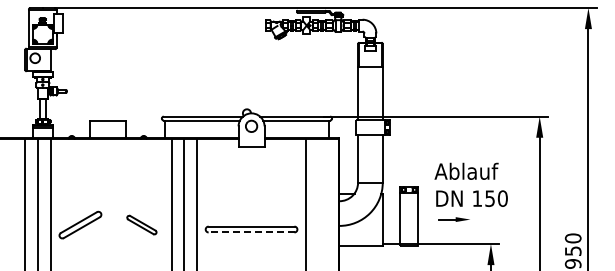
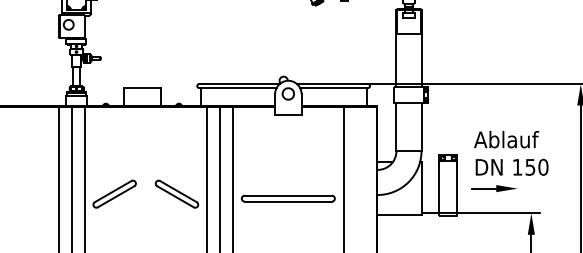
part: (453, 219) -> (493, 188), size x1.43
part: (141, 224) -> (176, 193), size x1.43
line: (251, 232) -> (288, 201), dashed -> solid

